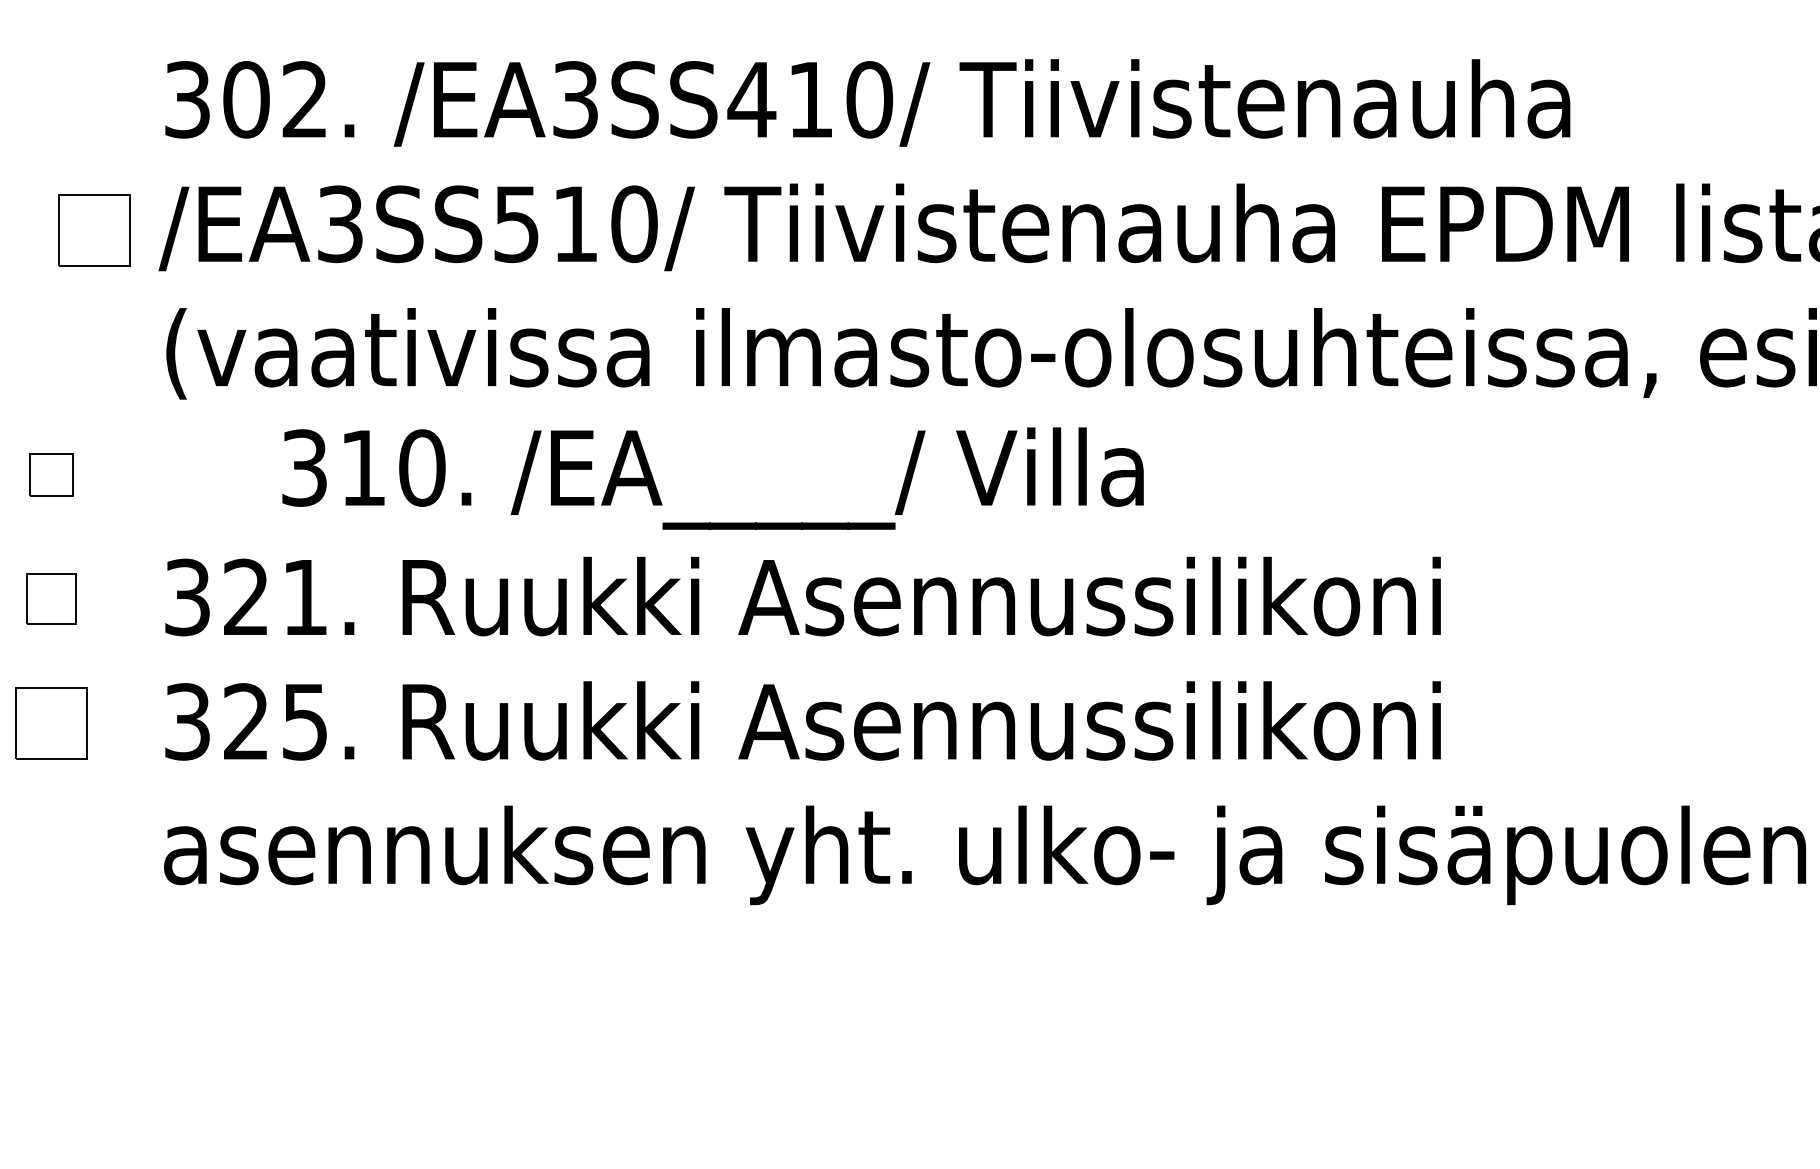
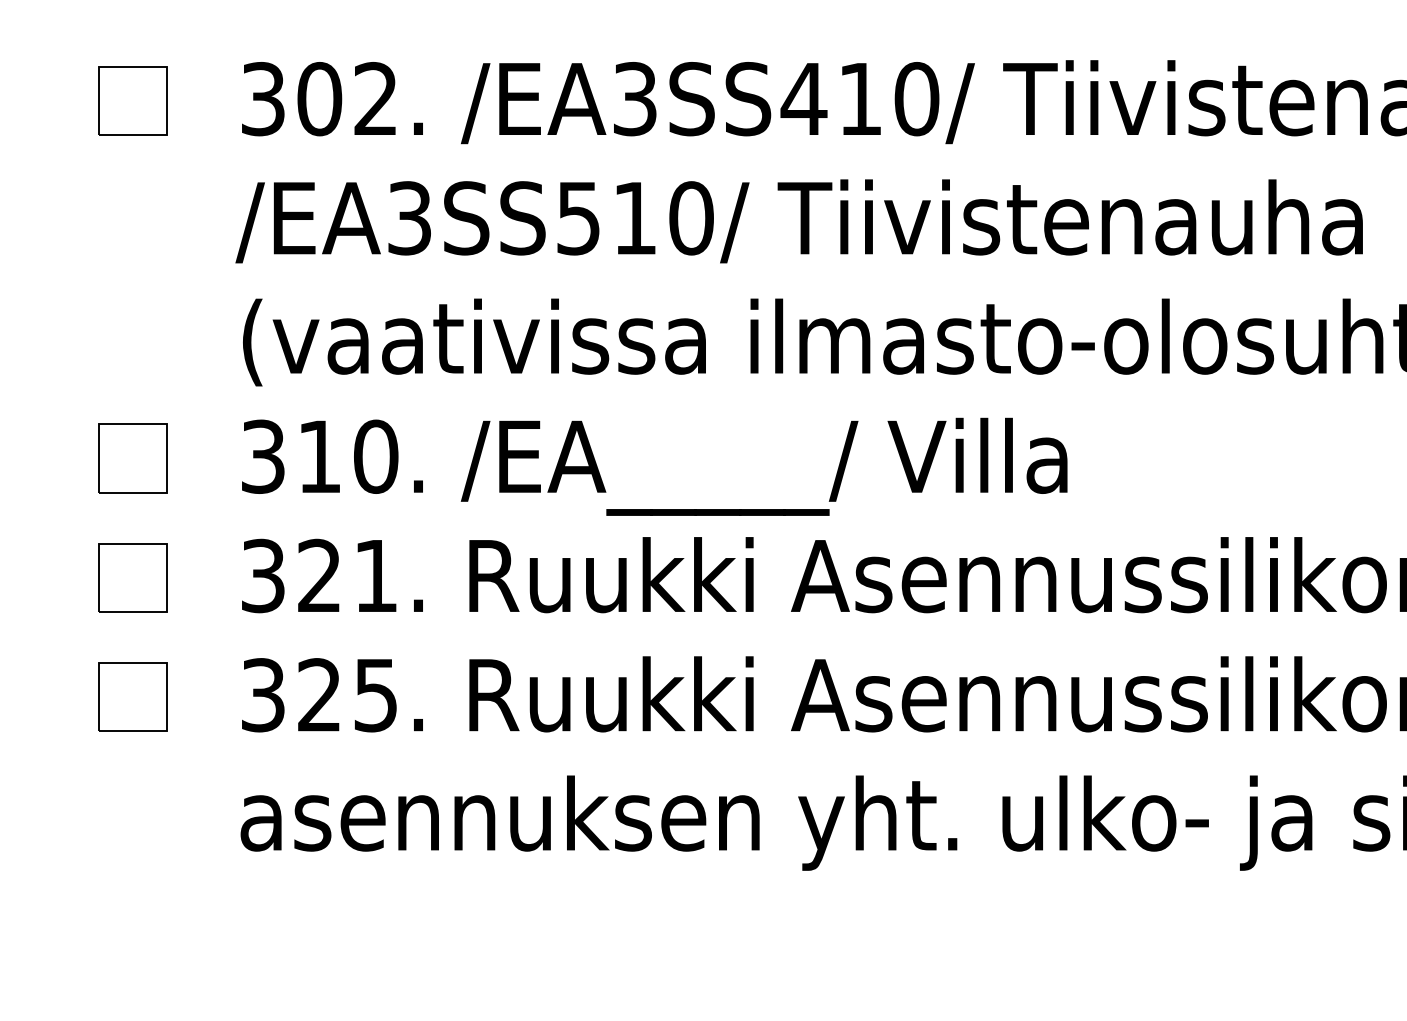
part: (94, 230) -> (132, 100), moved
part: (51, 474) -> (132, 458), size x1.67
text: (712, 478) -> (654, 466), moved
part: (51, 599) -> (132, 577), size x1.43

